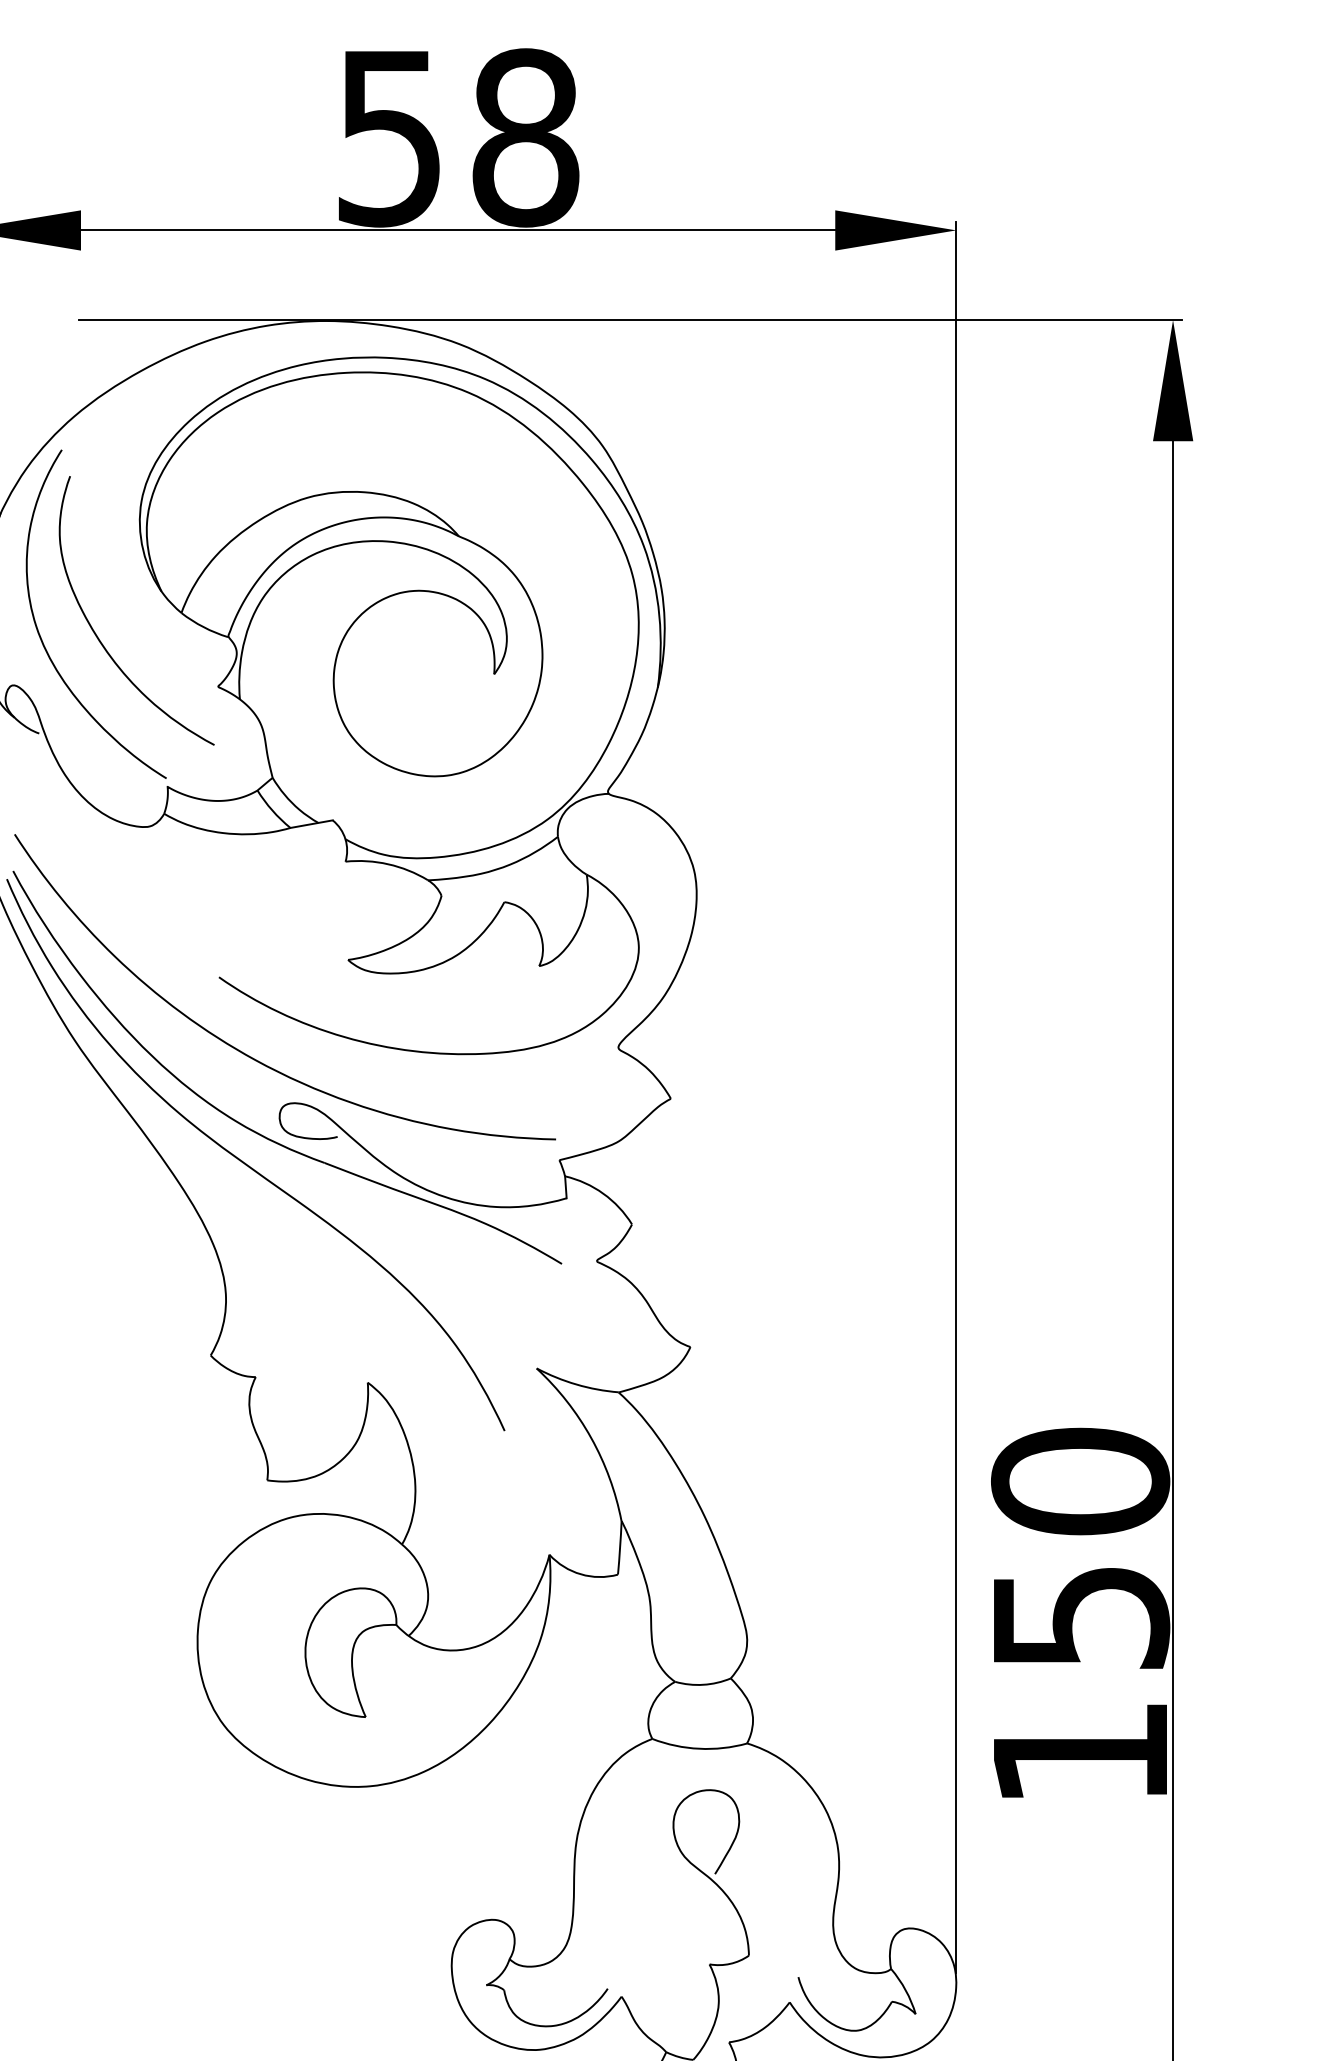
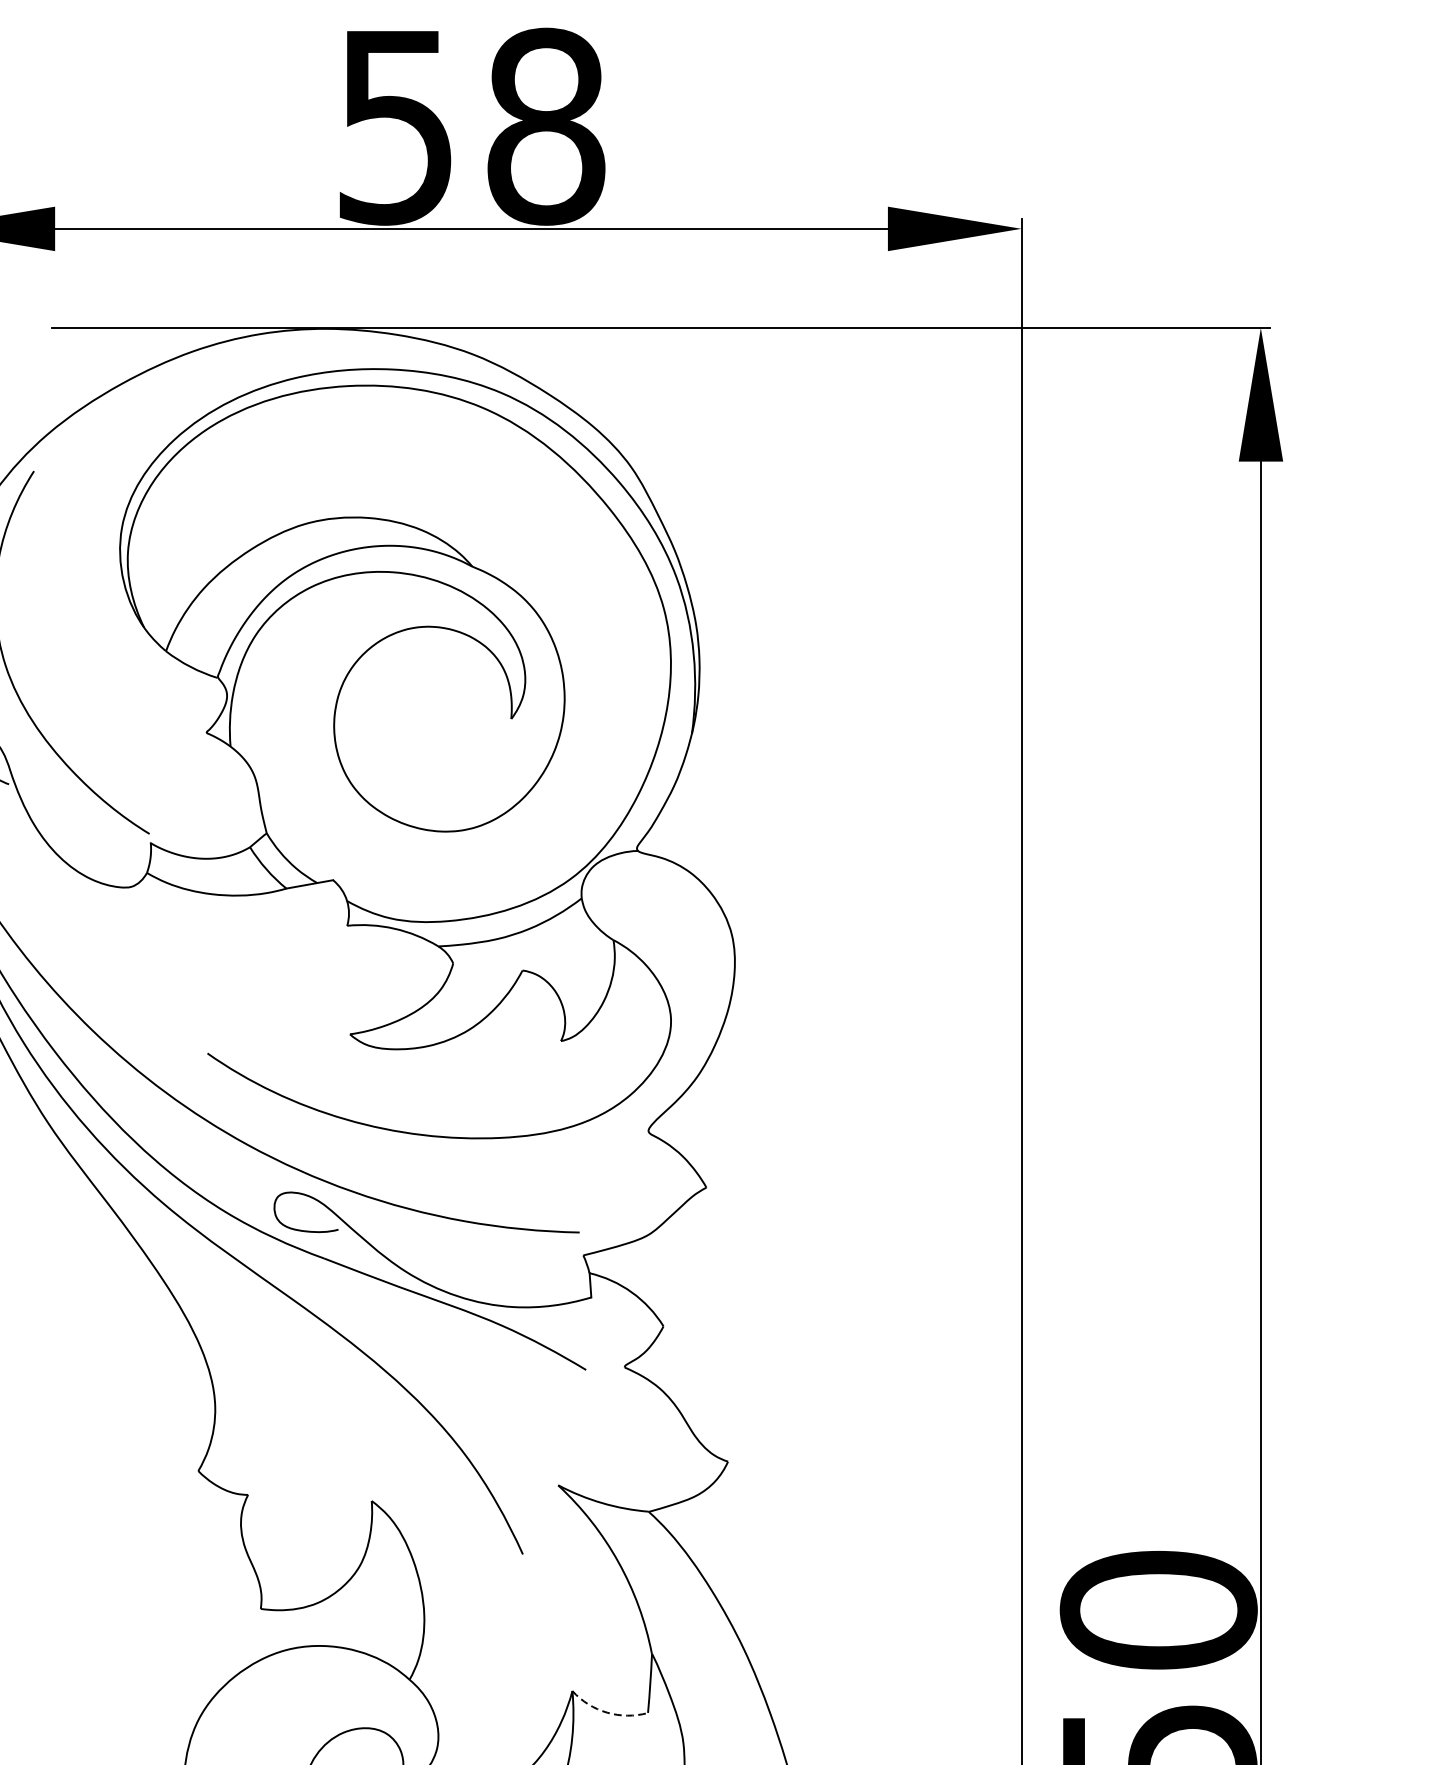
curve: (96, 633) -> (72, 673), removed
arc: (580, 1574) -> (606, 1712), solid -> dashed

